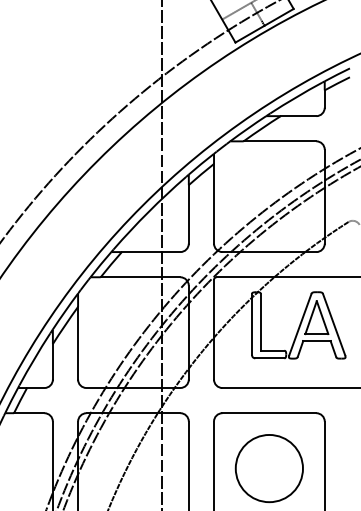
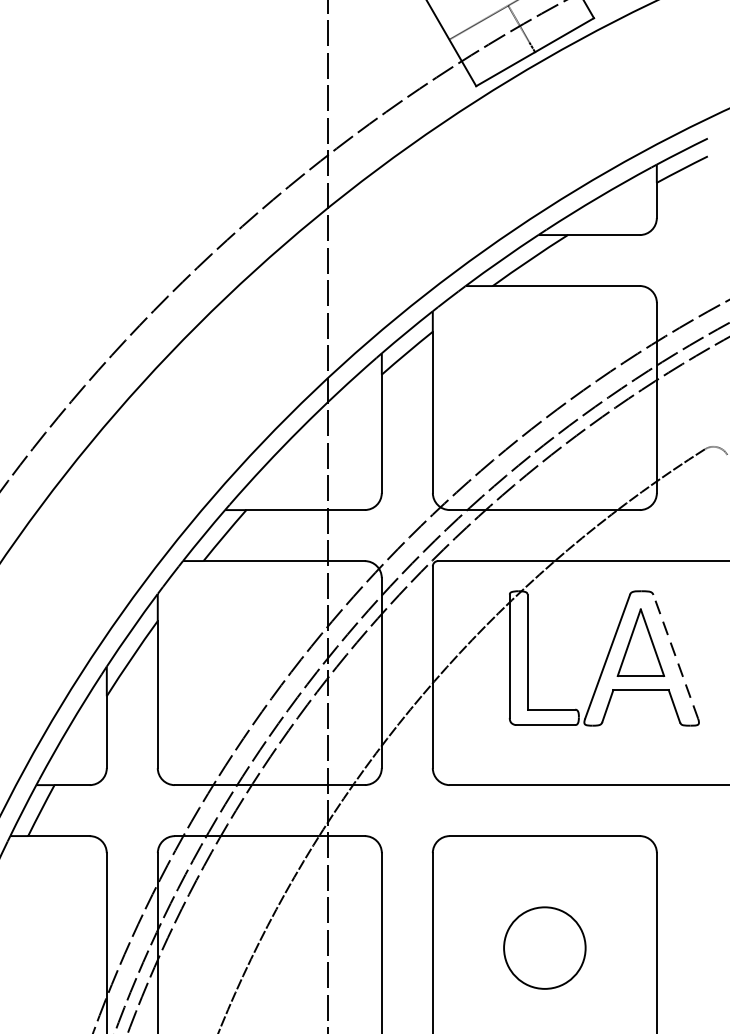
line: (334, 324) -> (676, 656), solid -> dashed
circle: (268, 468) -> (543, 947), size x0.6

